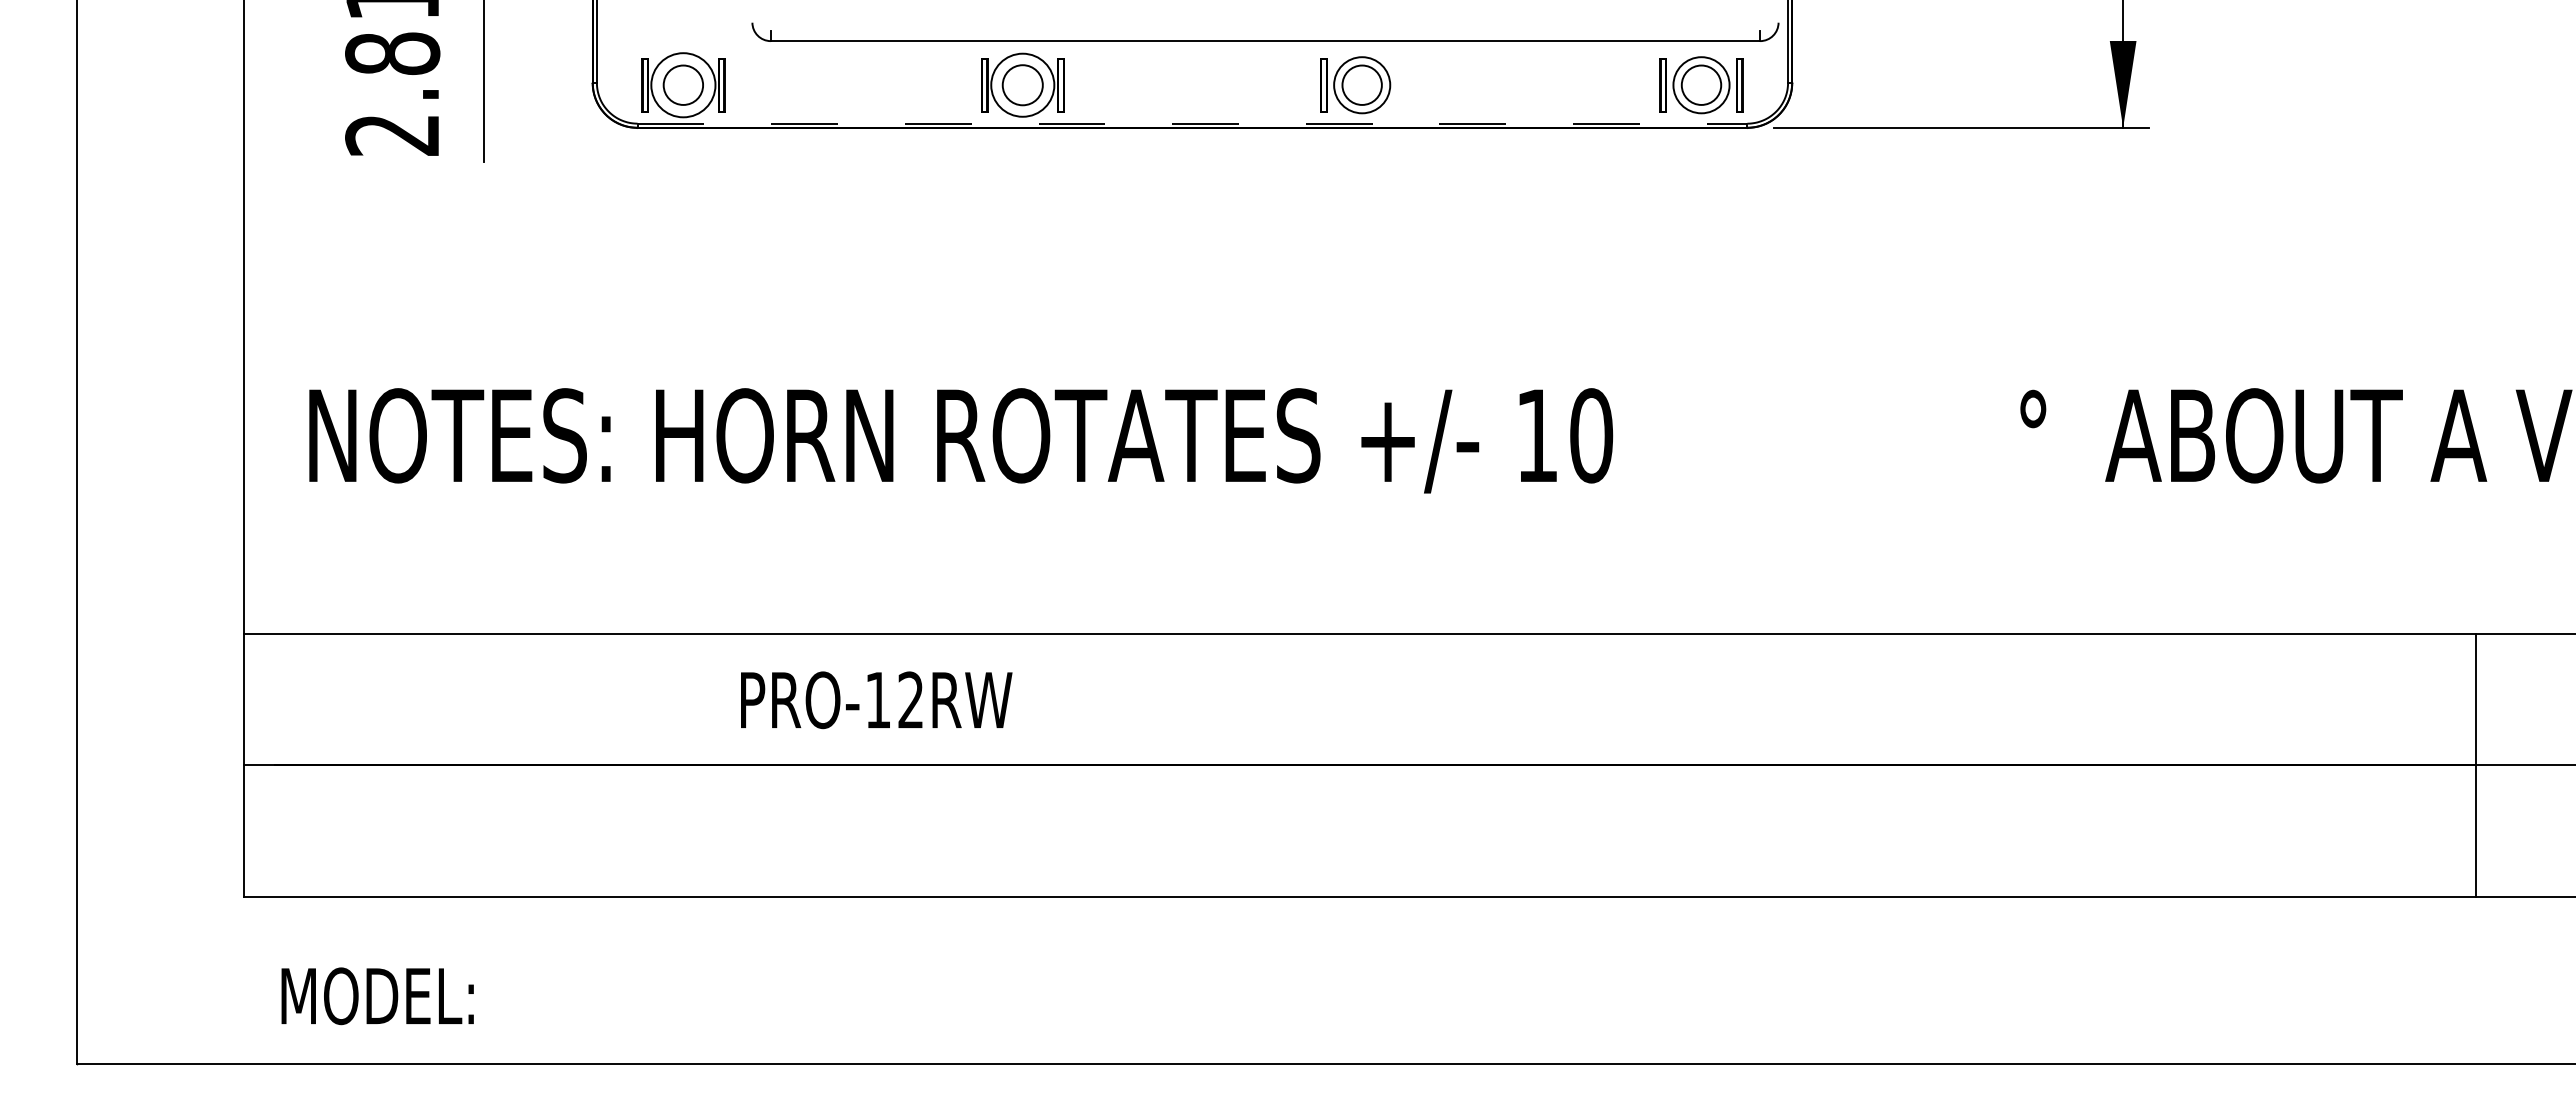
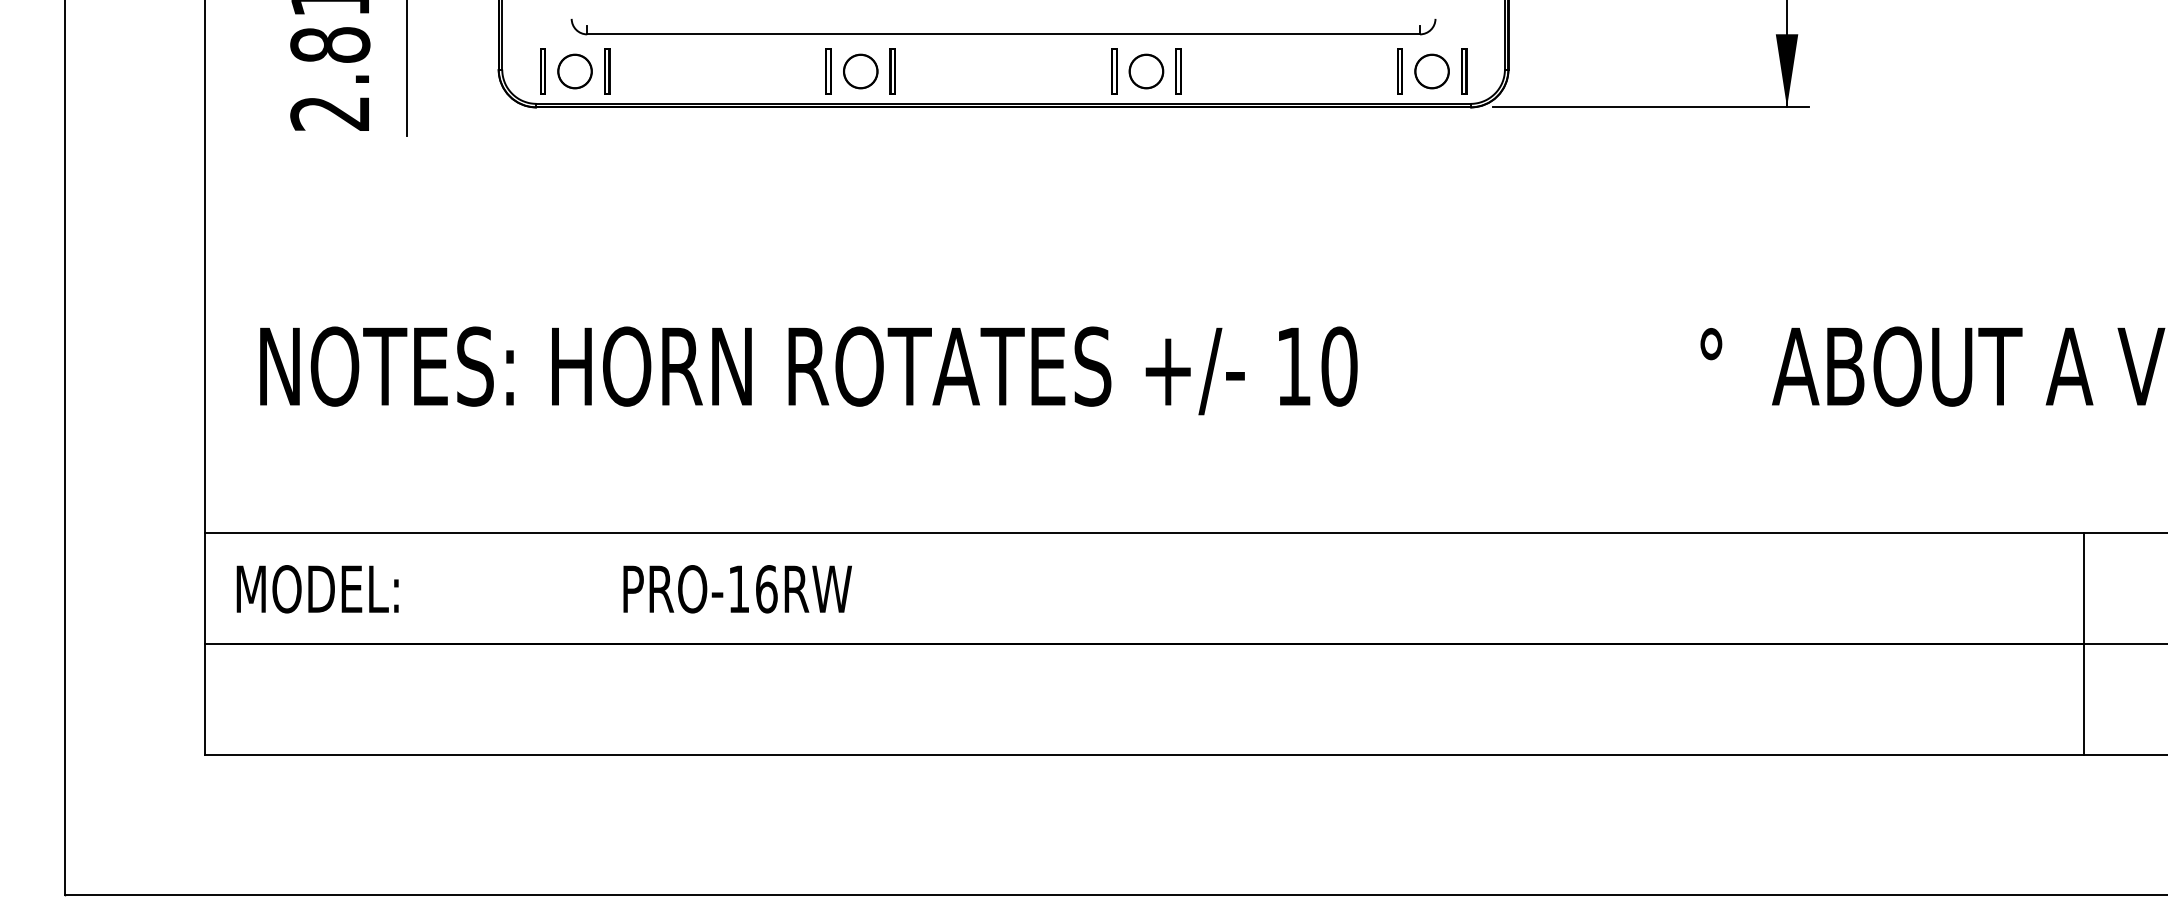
part: (1265, 40) -> (1003, 33), moved
circle: (1022, 84) -> (860, 70), size x0.62
circle: (683, 85) -> (575, 71), size x0.62
circle: (1362, 85) -> (1146, 71), size x0.71
part: (1399, 85) -> (1177, 71), added
circle: (1701, 85) -> (1432, 71), size x0.71
line: (1192, 123) -> (1003, 103), dashed -> solid
text: (911, 700) -> (767, 589), PRO-12RW -> PRO-16RW
text: (377, 996) -> (317, 589), moved

